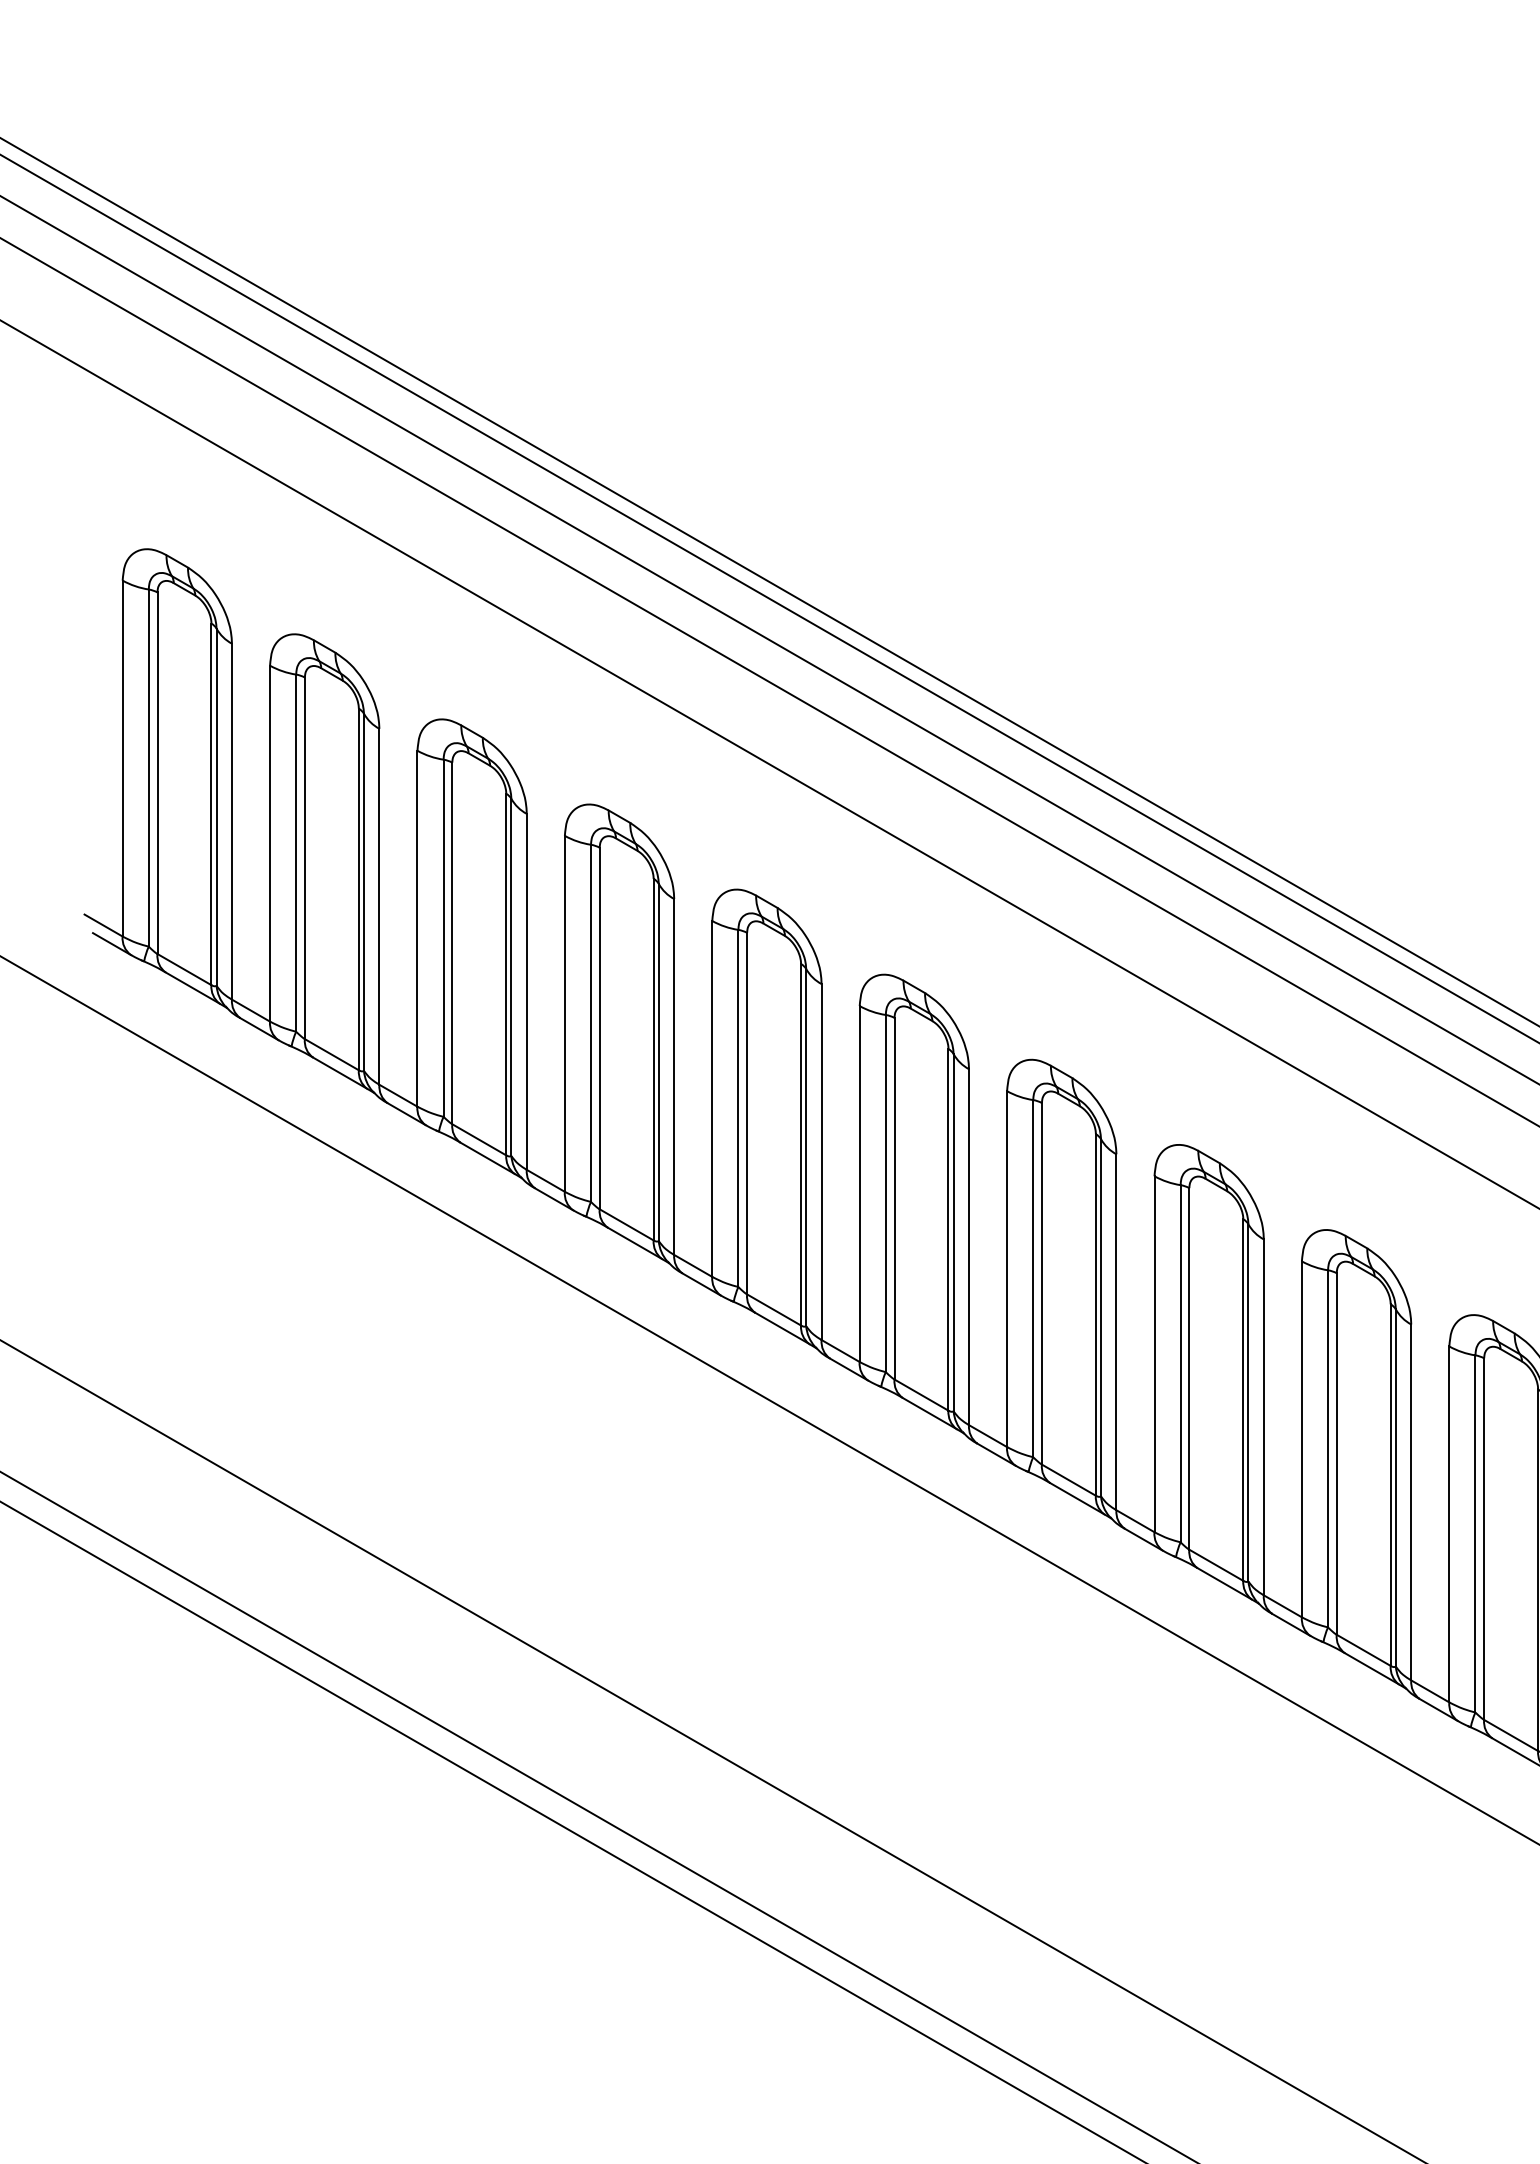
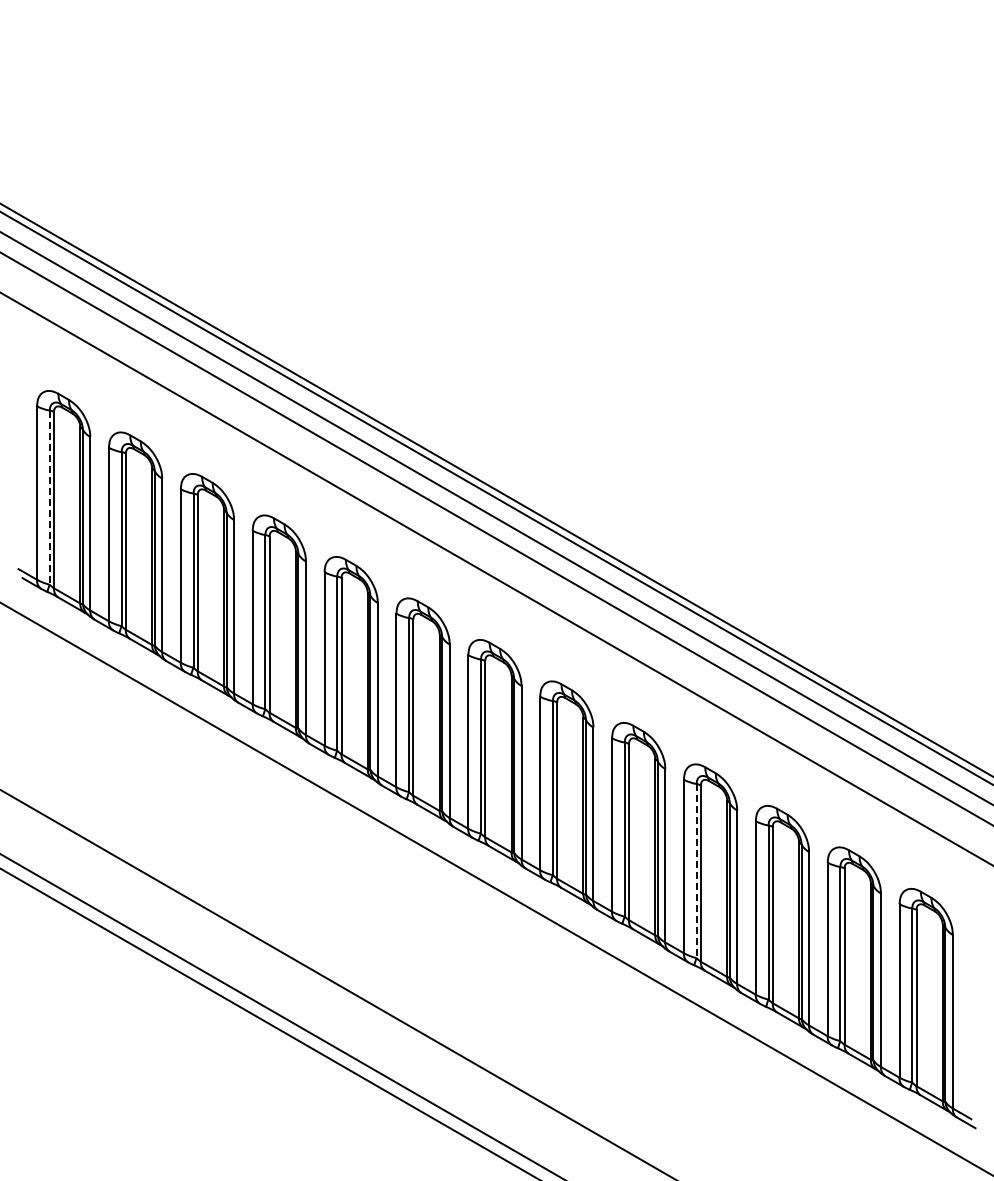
line: (148, 769) -> (49, 498), solid -> dashed
line: (1475, 1534) -> (696, 871), solid -> dashed

